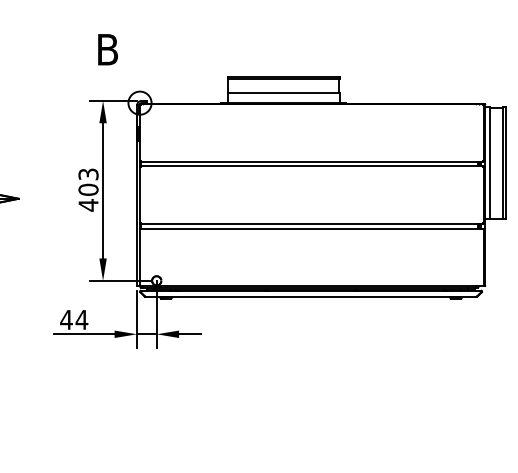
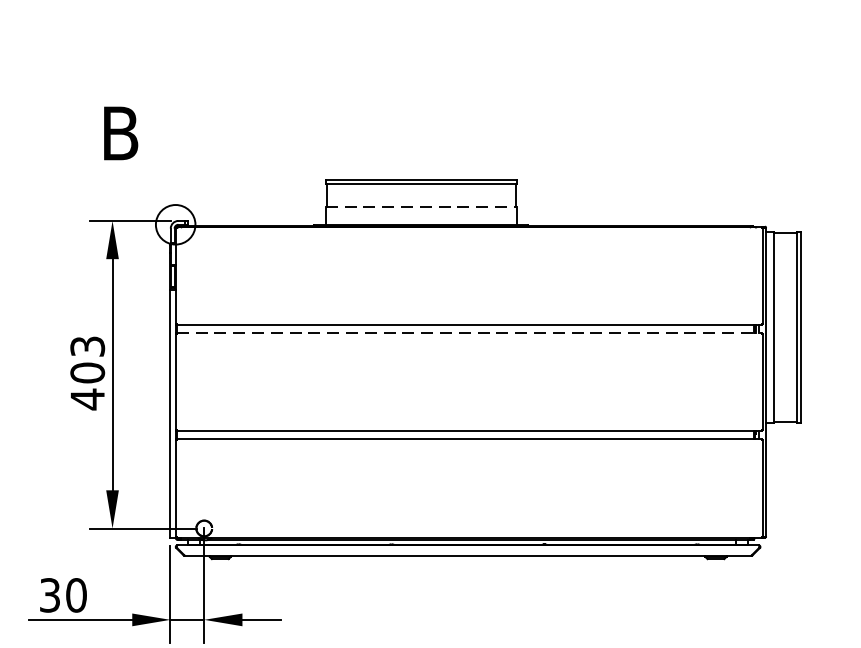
line: (283, 92) -> (420, 206), solid -> dashed
line: (312, 166) -> (470, 333), solid -> dashed
text: (74, 319) -> (63, 594), 44 -> 30

